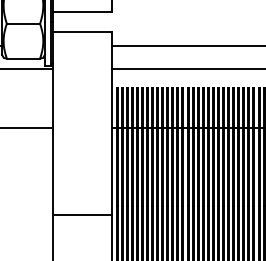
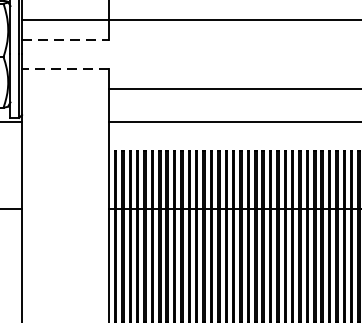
line: (82, 11) -> (65, 39), solid -> dashed
line: (82, 31) -> (65, 68), solid -> dashed

